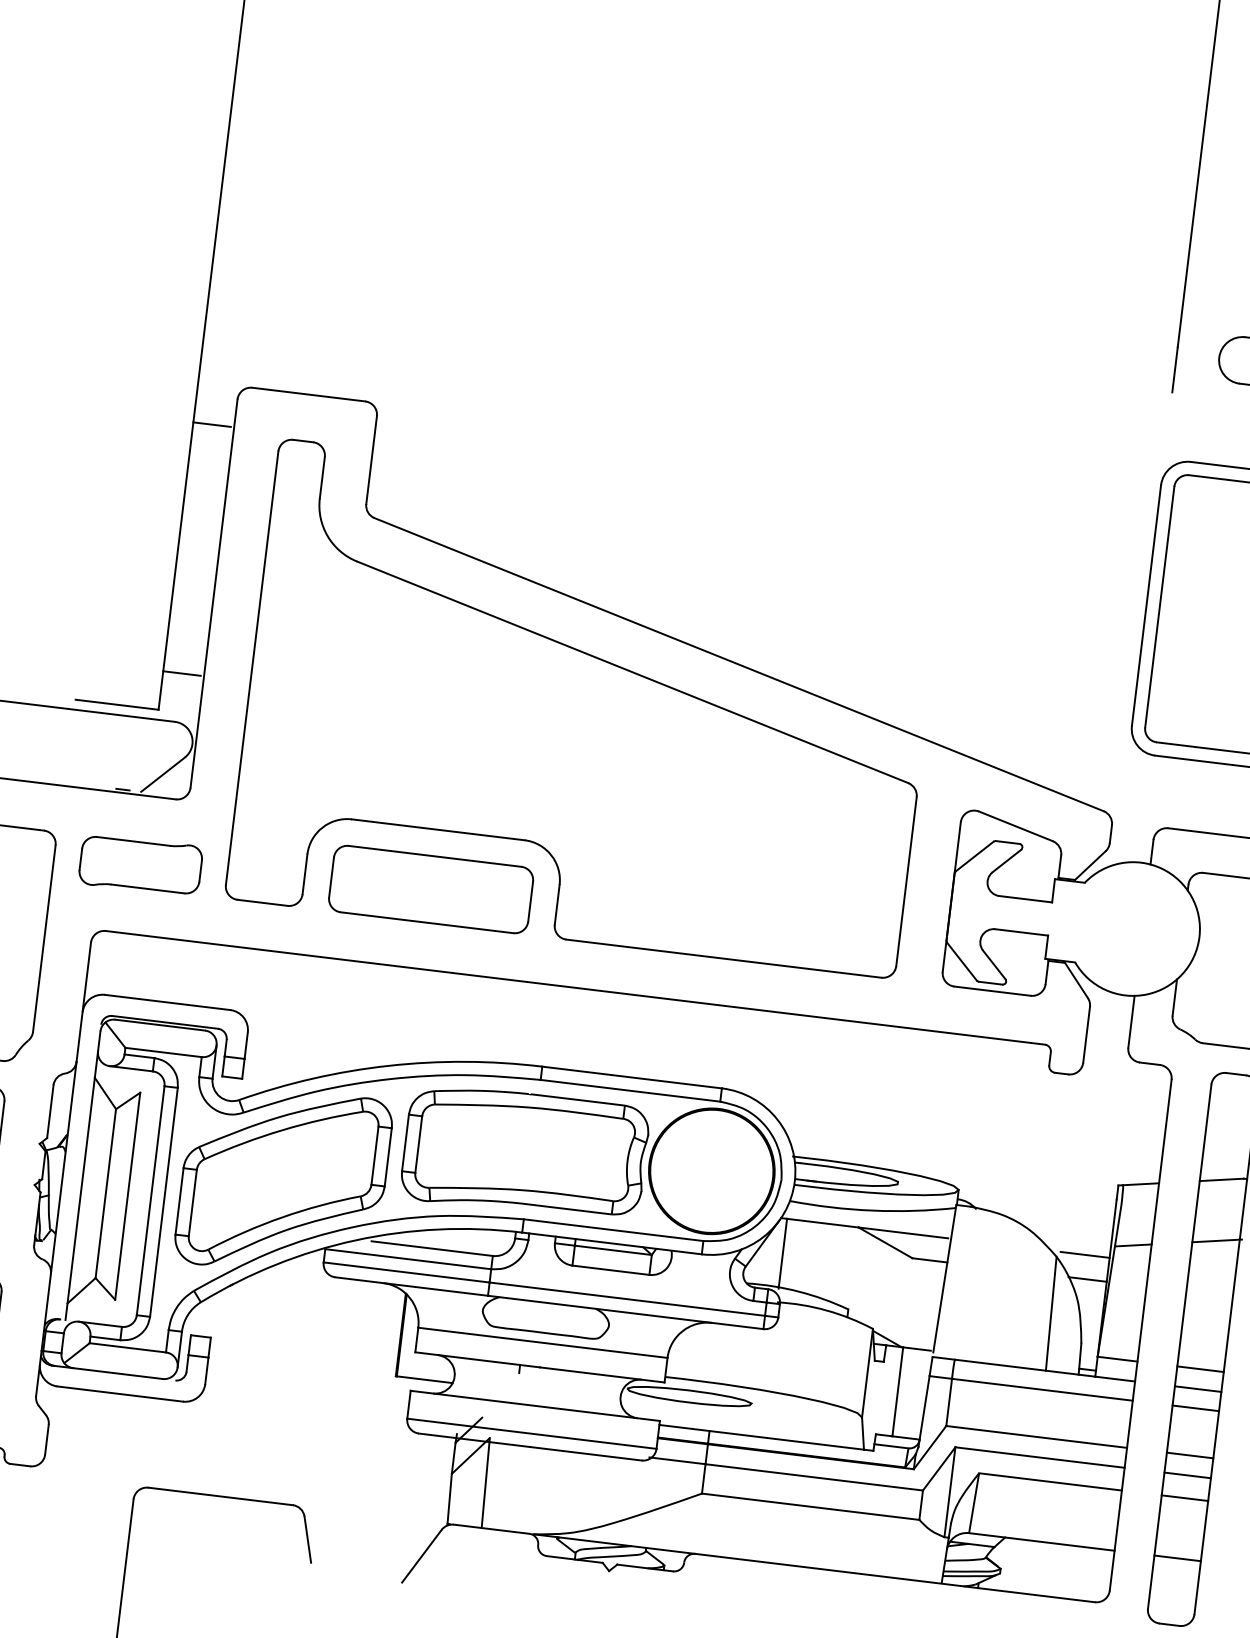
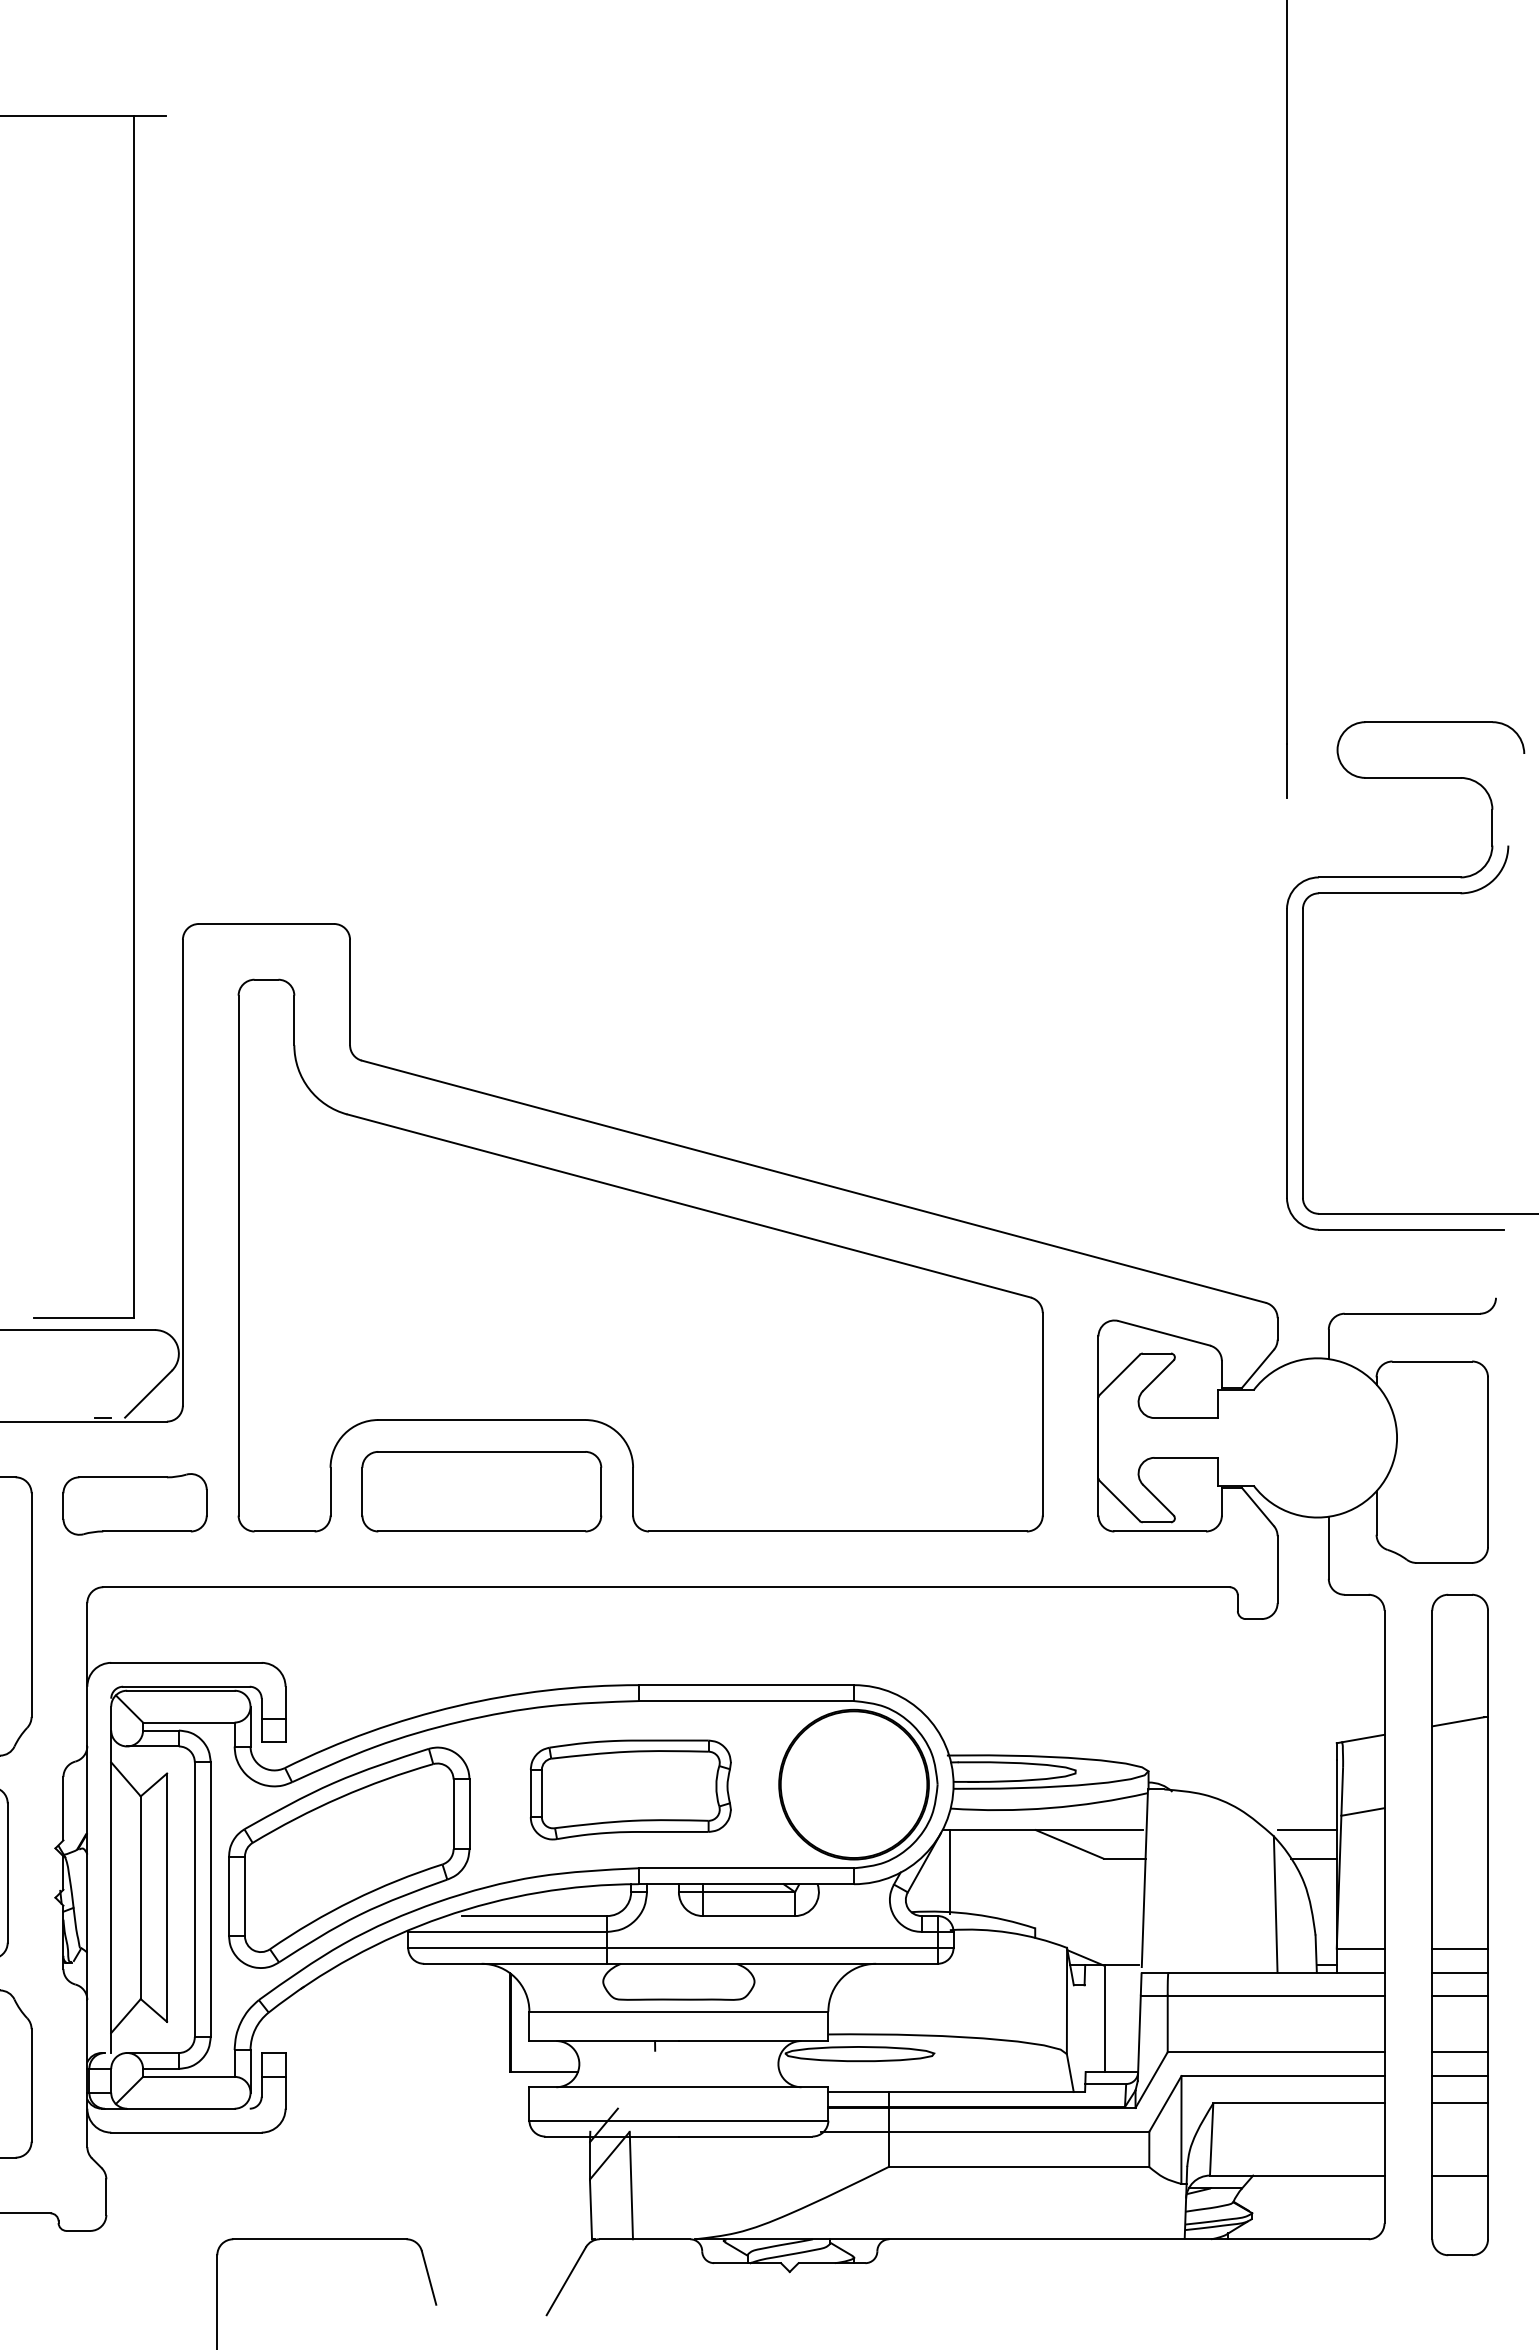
line: (211, 424) -> (155, 973), removed
line: (181, 673) -> (155, 1271), removed
part: (524, 1152) -> (630, 1789), size x0.7
line: (1217, 1240) -> (1461, 1794), removed

